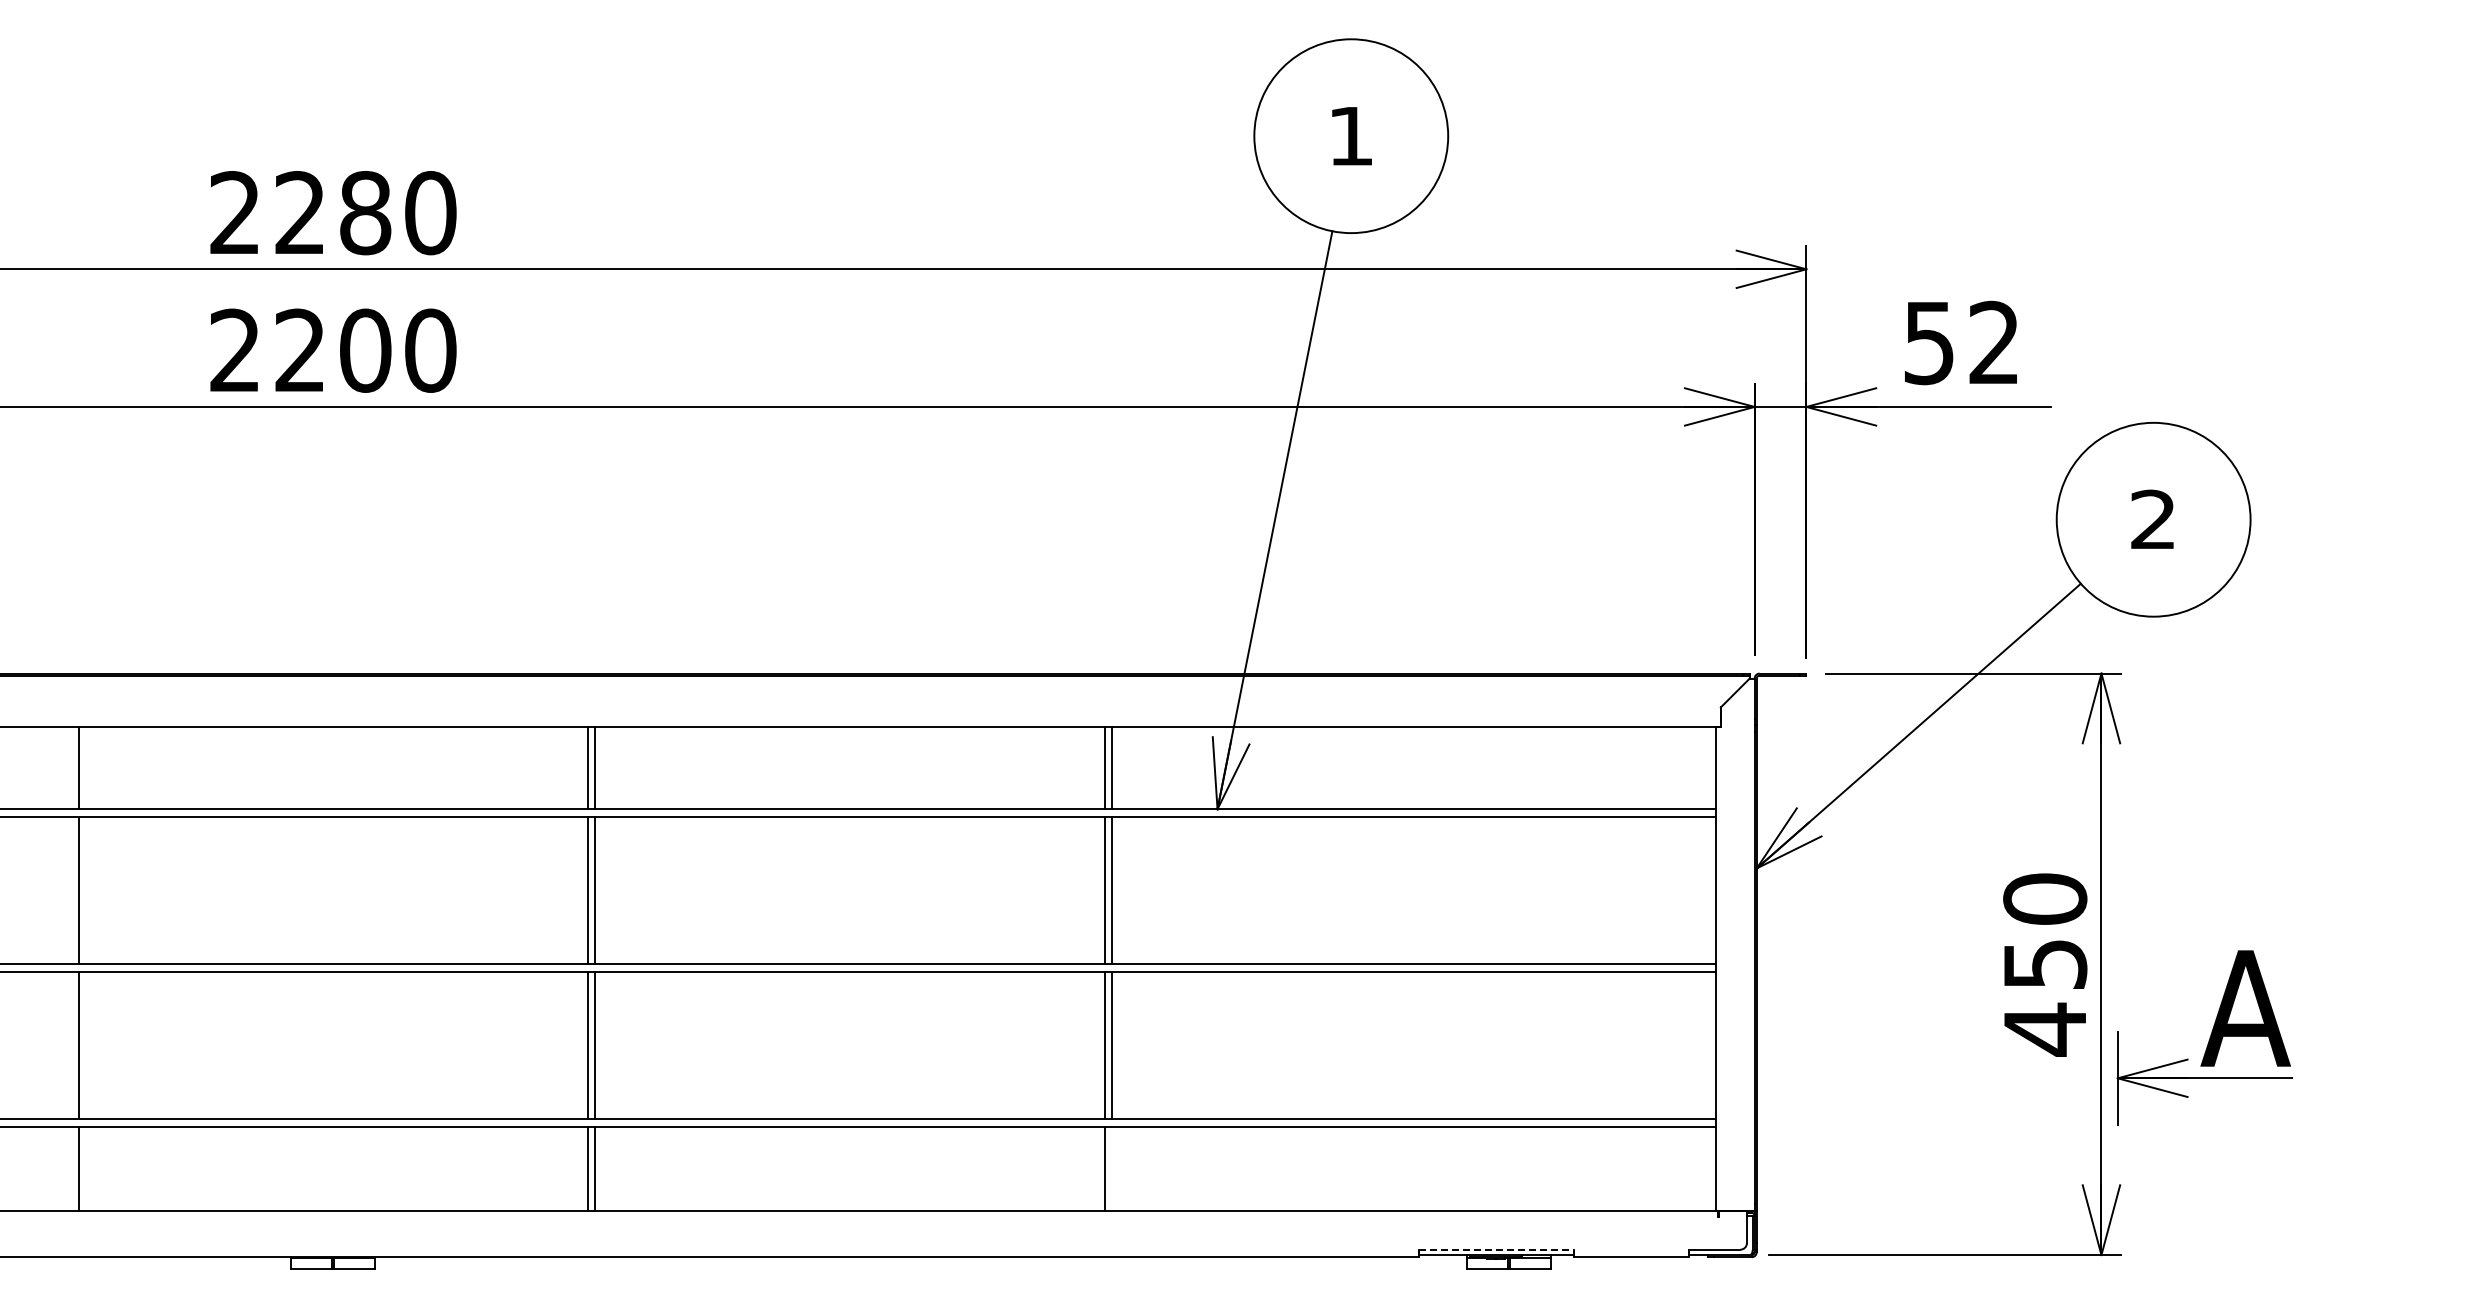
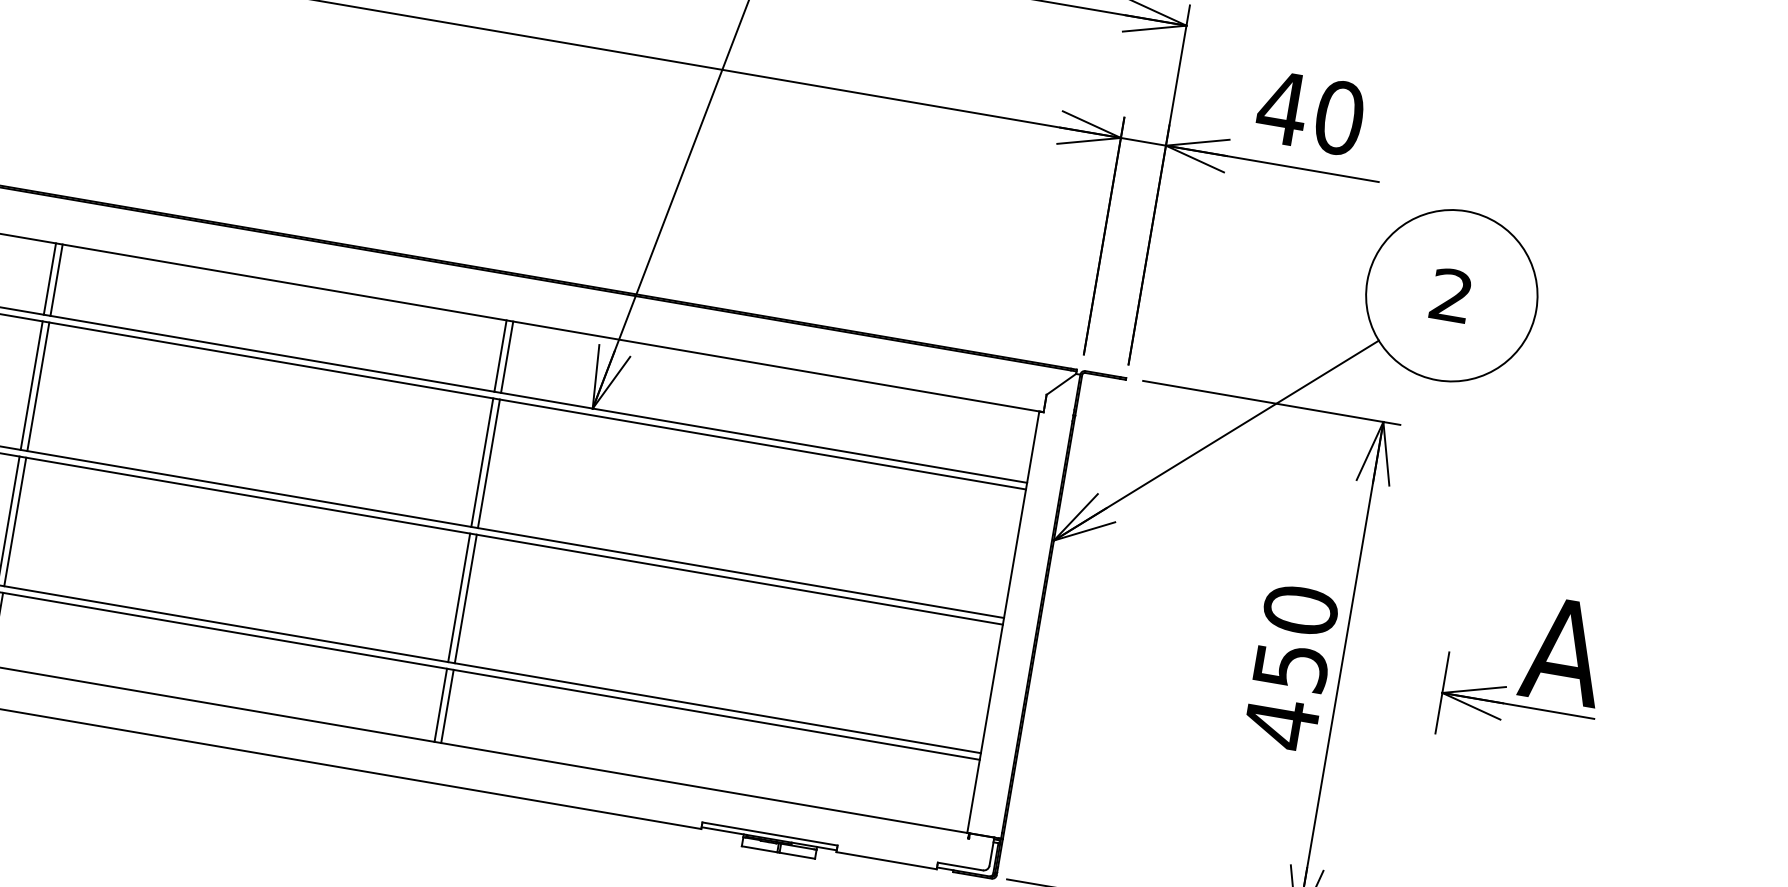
text: (1961, 342) -> (1310, 112), 52 -> 40
part: (2204, 1037) -> (1524, 670), moved
line: (1112, 1168) -> (447, 706), added
line: (1496, 1249) -> (770, 833), dashed -> solid

